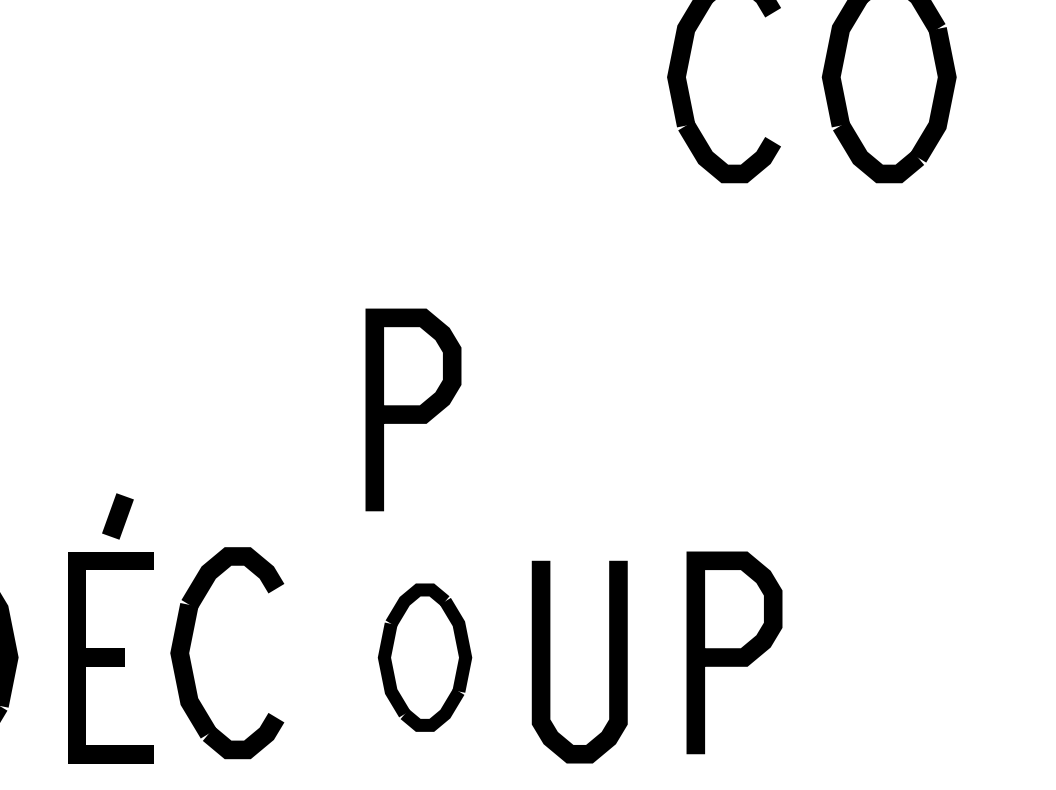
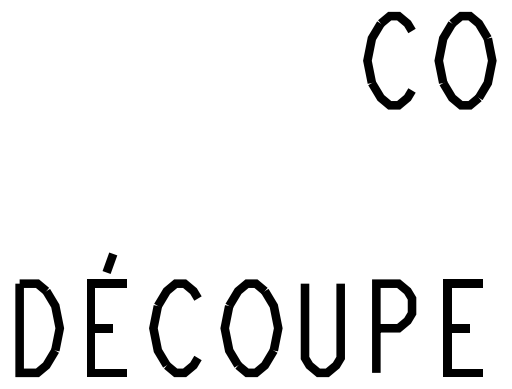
curve: (414, 408) -> (246, 213), removed
part: (190, 649) -> (158, 326), moved
part: (882, 655) -> (462, 327), added
part: (425, 658) -> (251, 328), size x1.43

